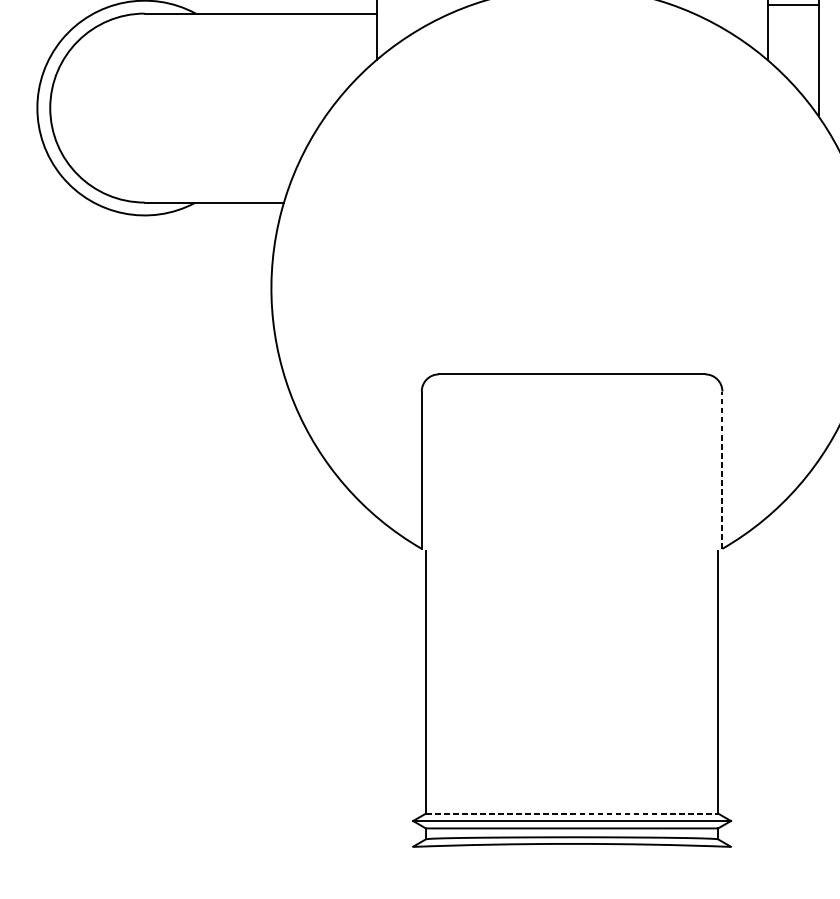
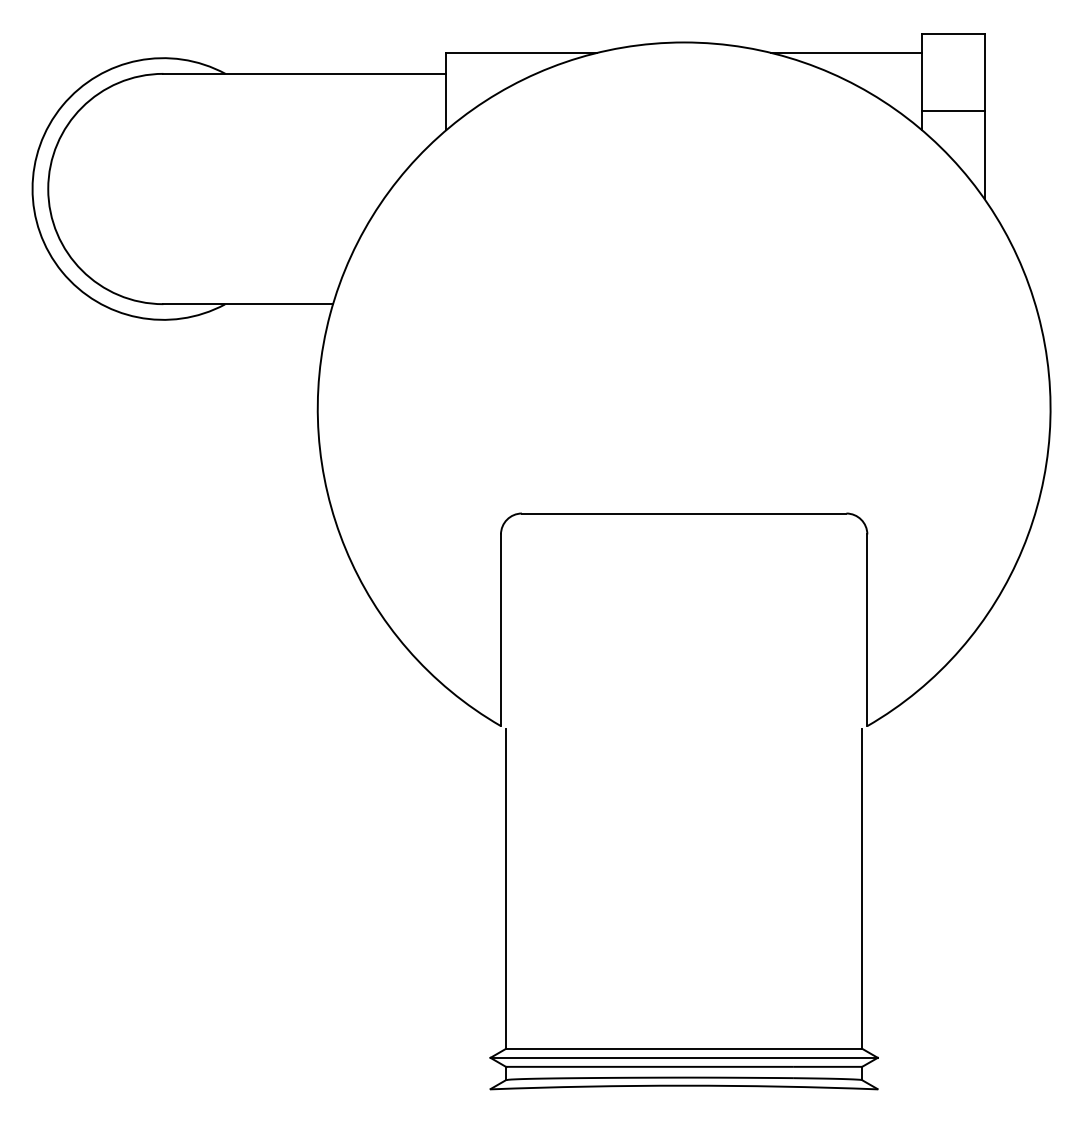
line: (793, 5) -> (953, 111), moved
line: (722, 470) -> (867, 630), dashed -> solid
line: (572, 813) -> (684, 1048), dashed -> solid

